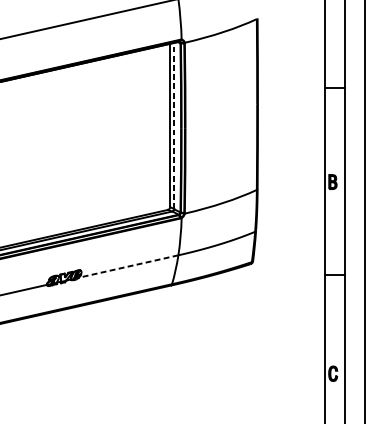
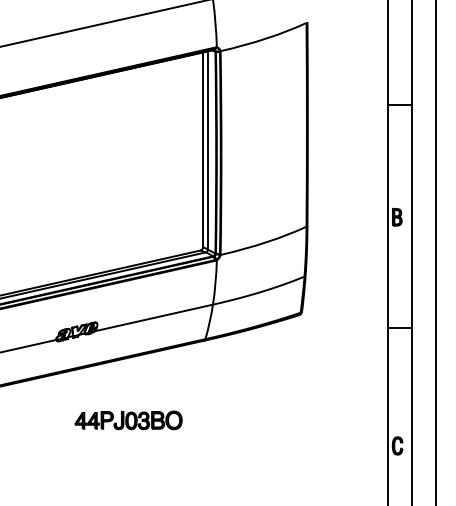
line: (173, 126) -> (207, 150), dashed -> solid
line: (128, 266) -> (153, 318), dashed -> solid
part: (107, 352) -> (128, 420), added

